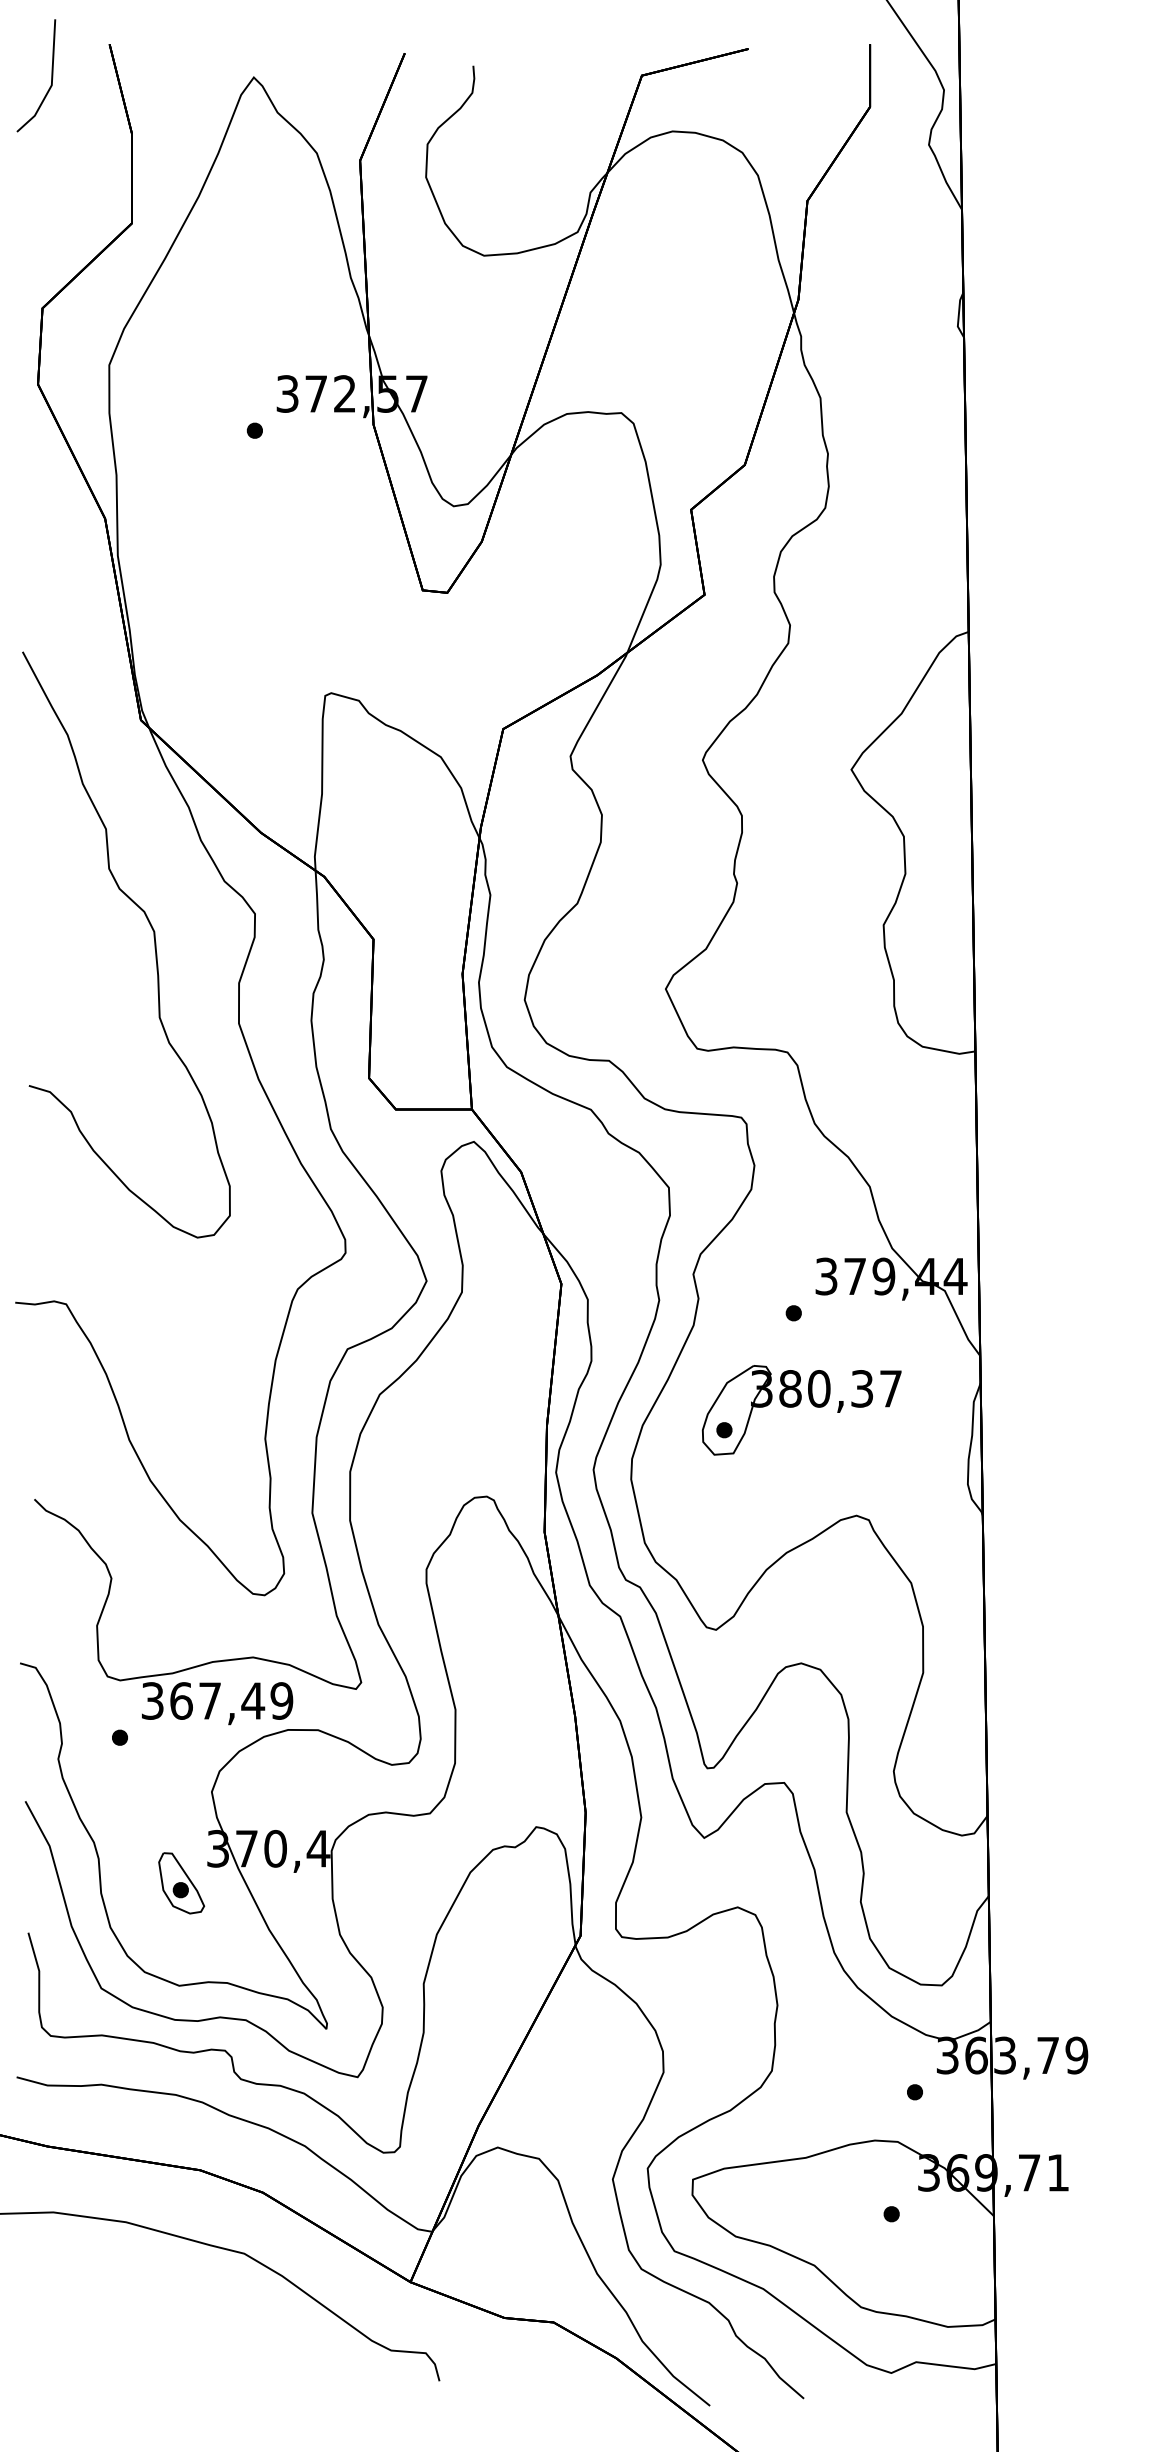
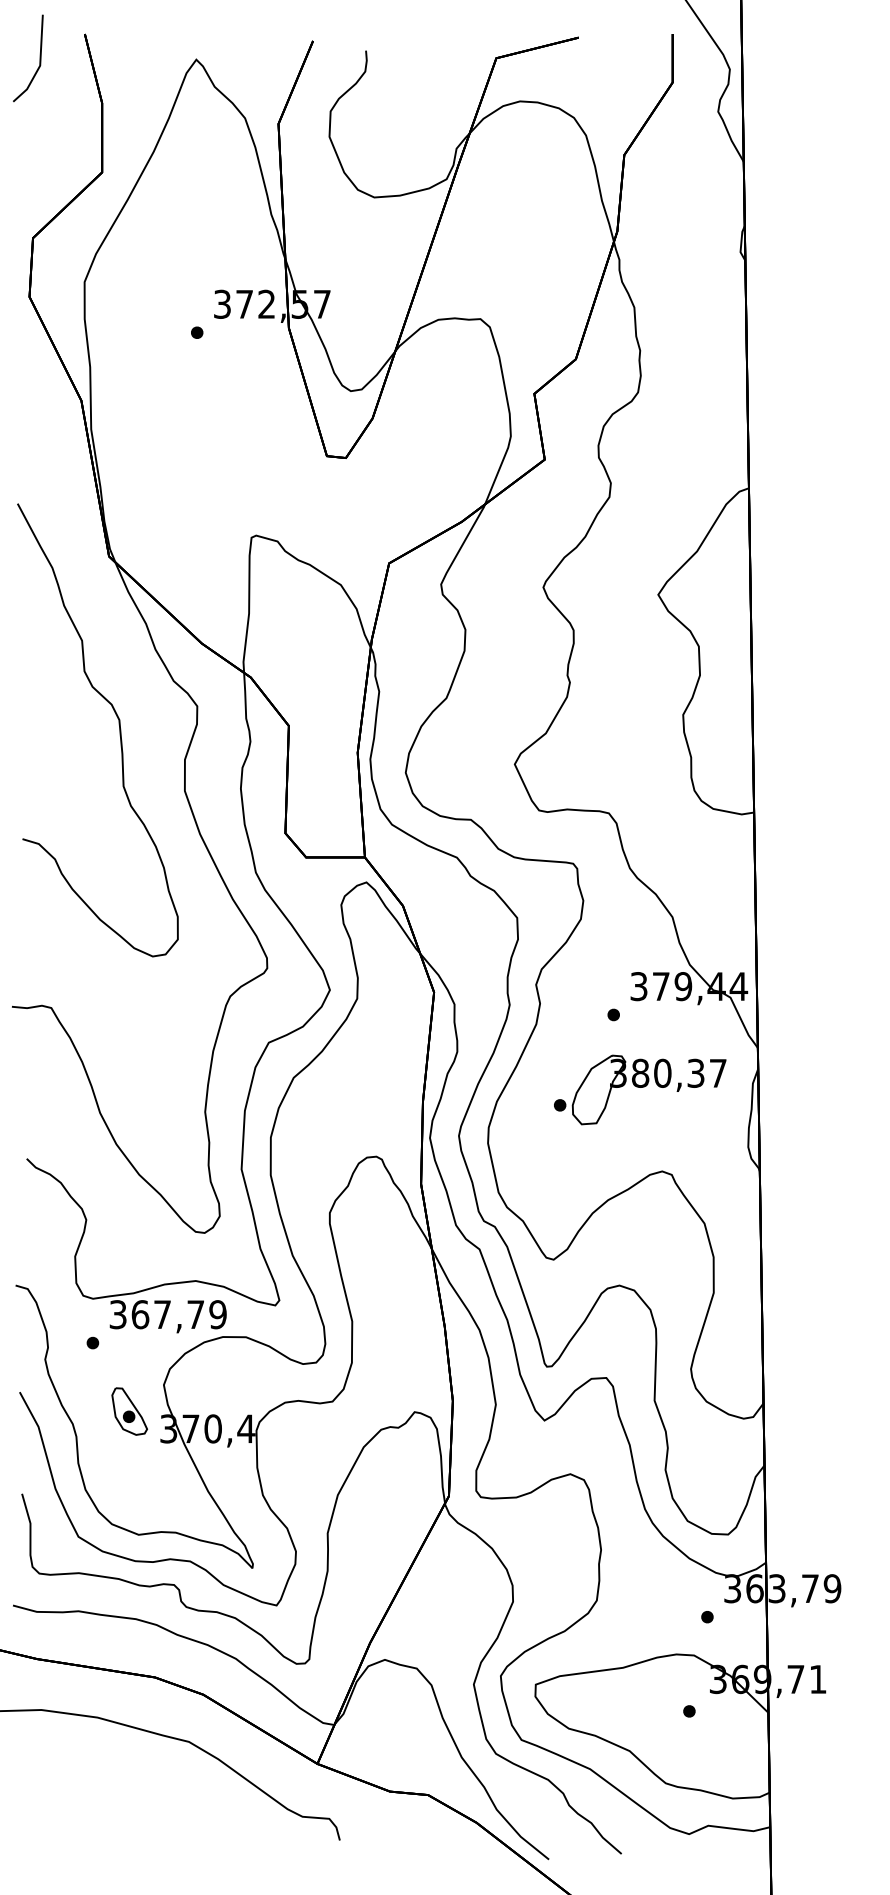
part: (801, 1410) -> (649, 1090), moved
text: (253, 1700) -> (196, 1314), 367,49 -> 367,79
part: (181, 1883) -> (129, 1411), moved

